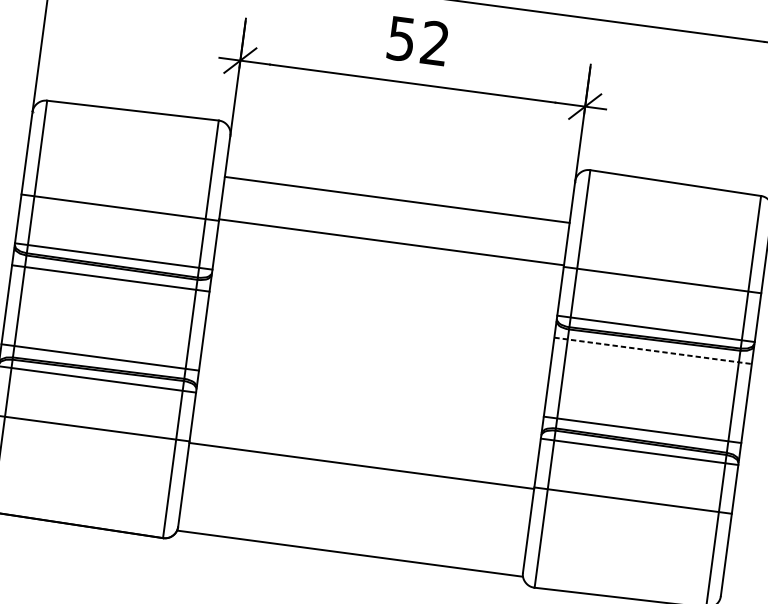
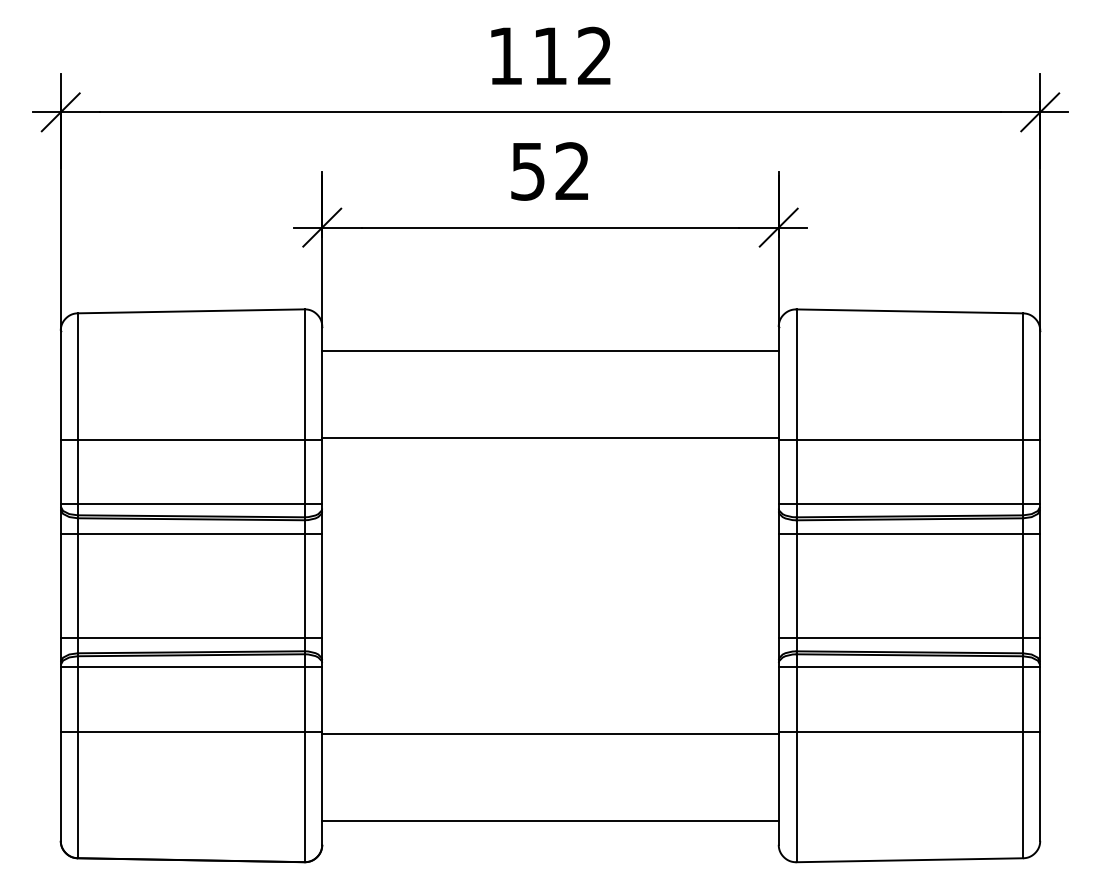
line: (397, 199) -> (550, 350), moved
line: (653, 350) -> (909, 533), dashed -> solid
line: (350, 553) -> (550, 820), moved

